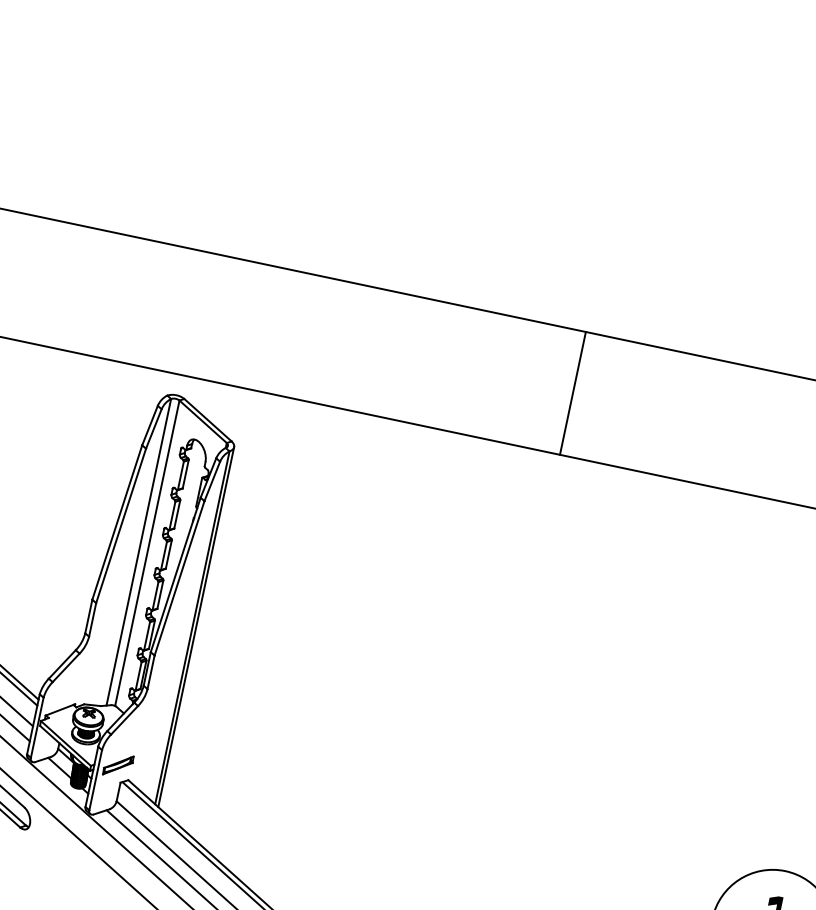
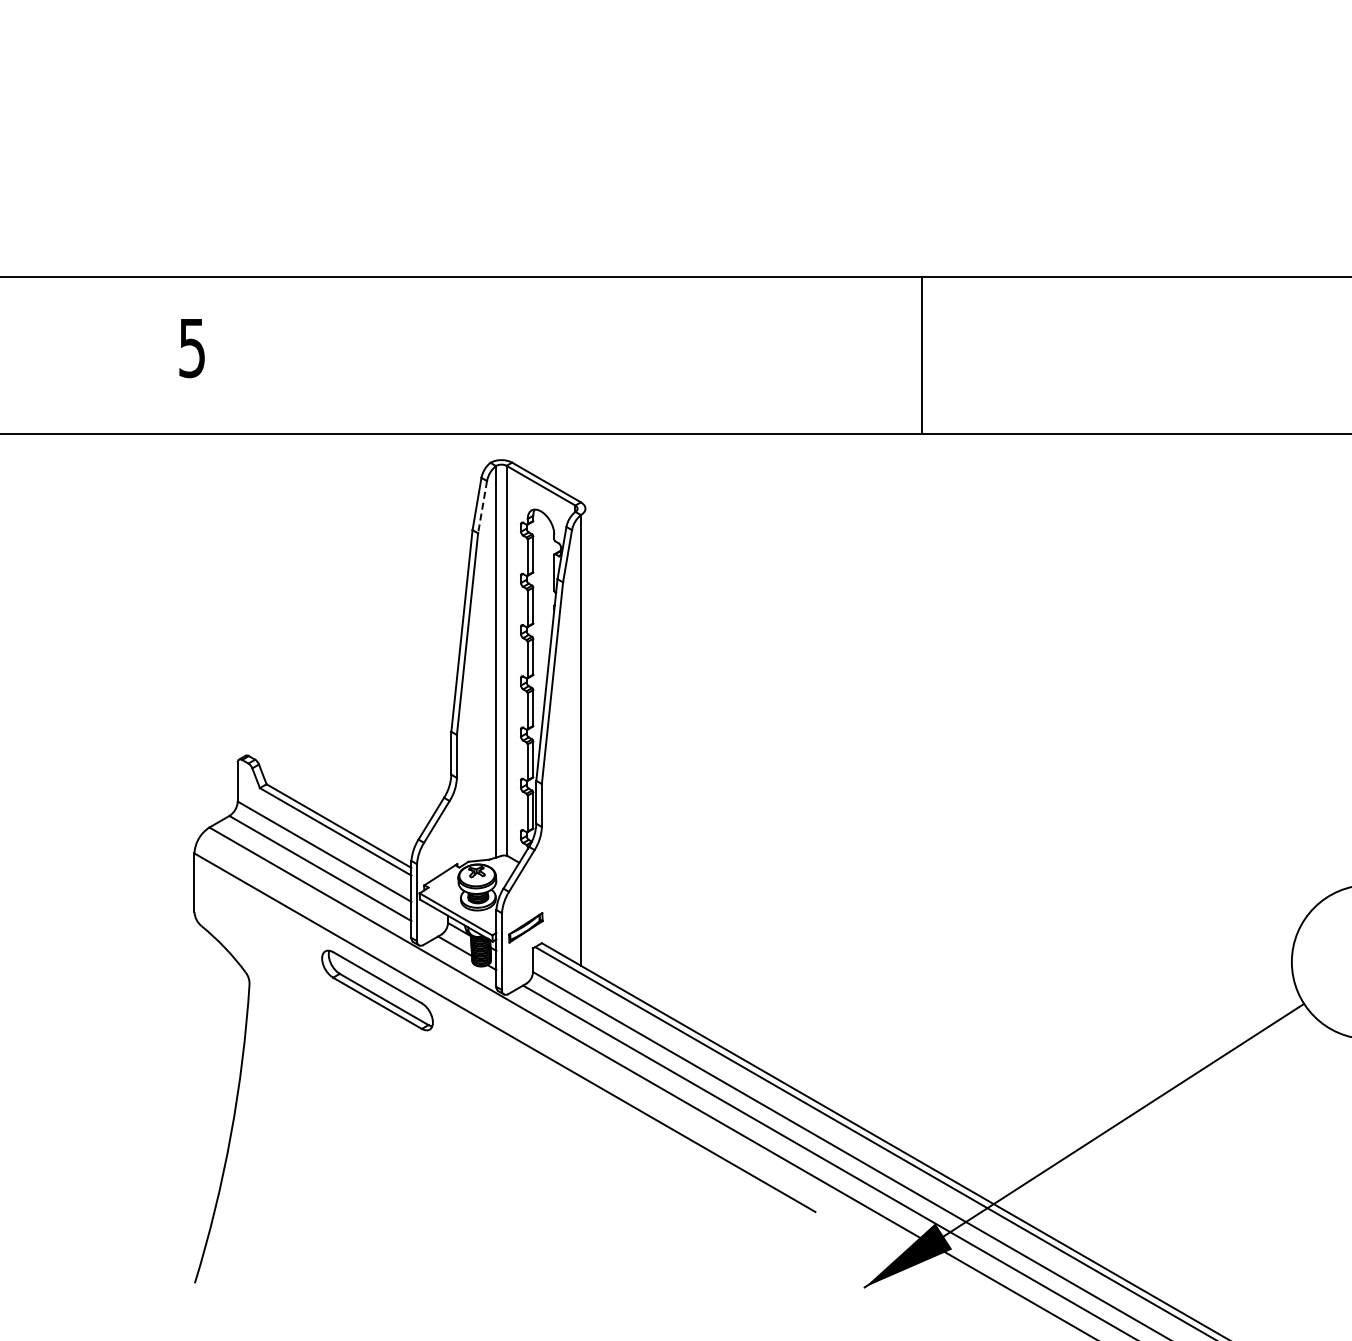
line: (572, 393) -> (921, 355), moved
line: (153, 429) -> (482, 507), solid -> dashed
line: (196, 627) -> (585, 738), removed

